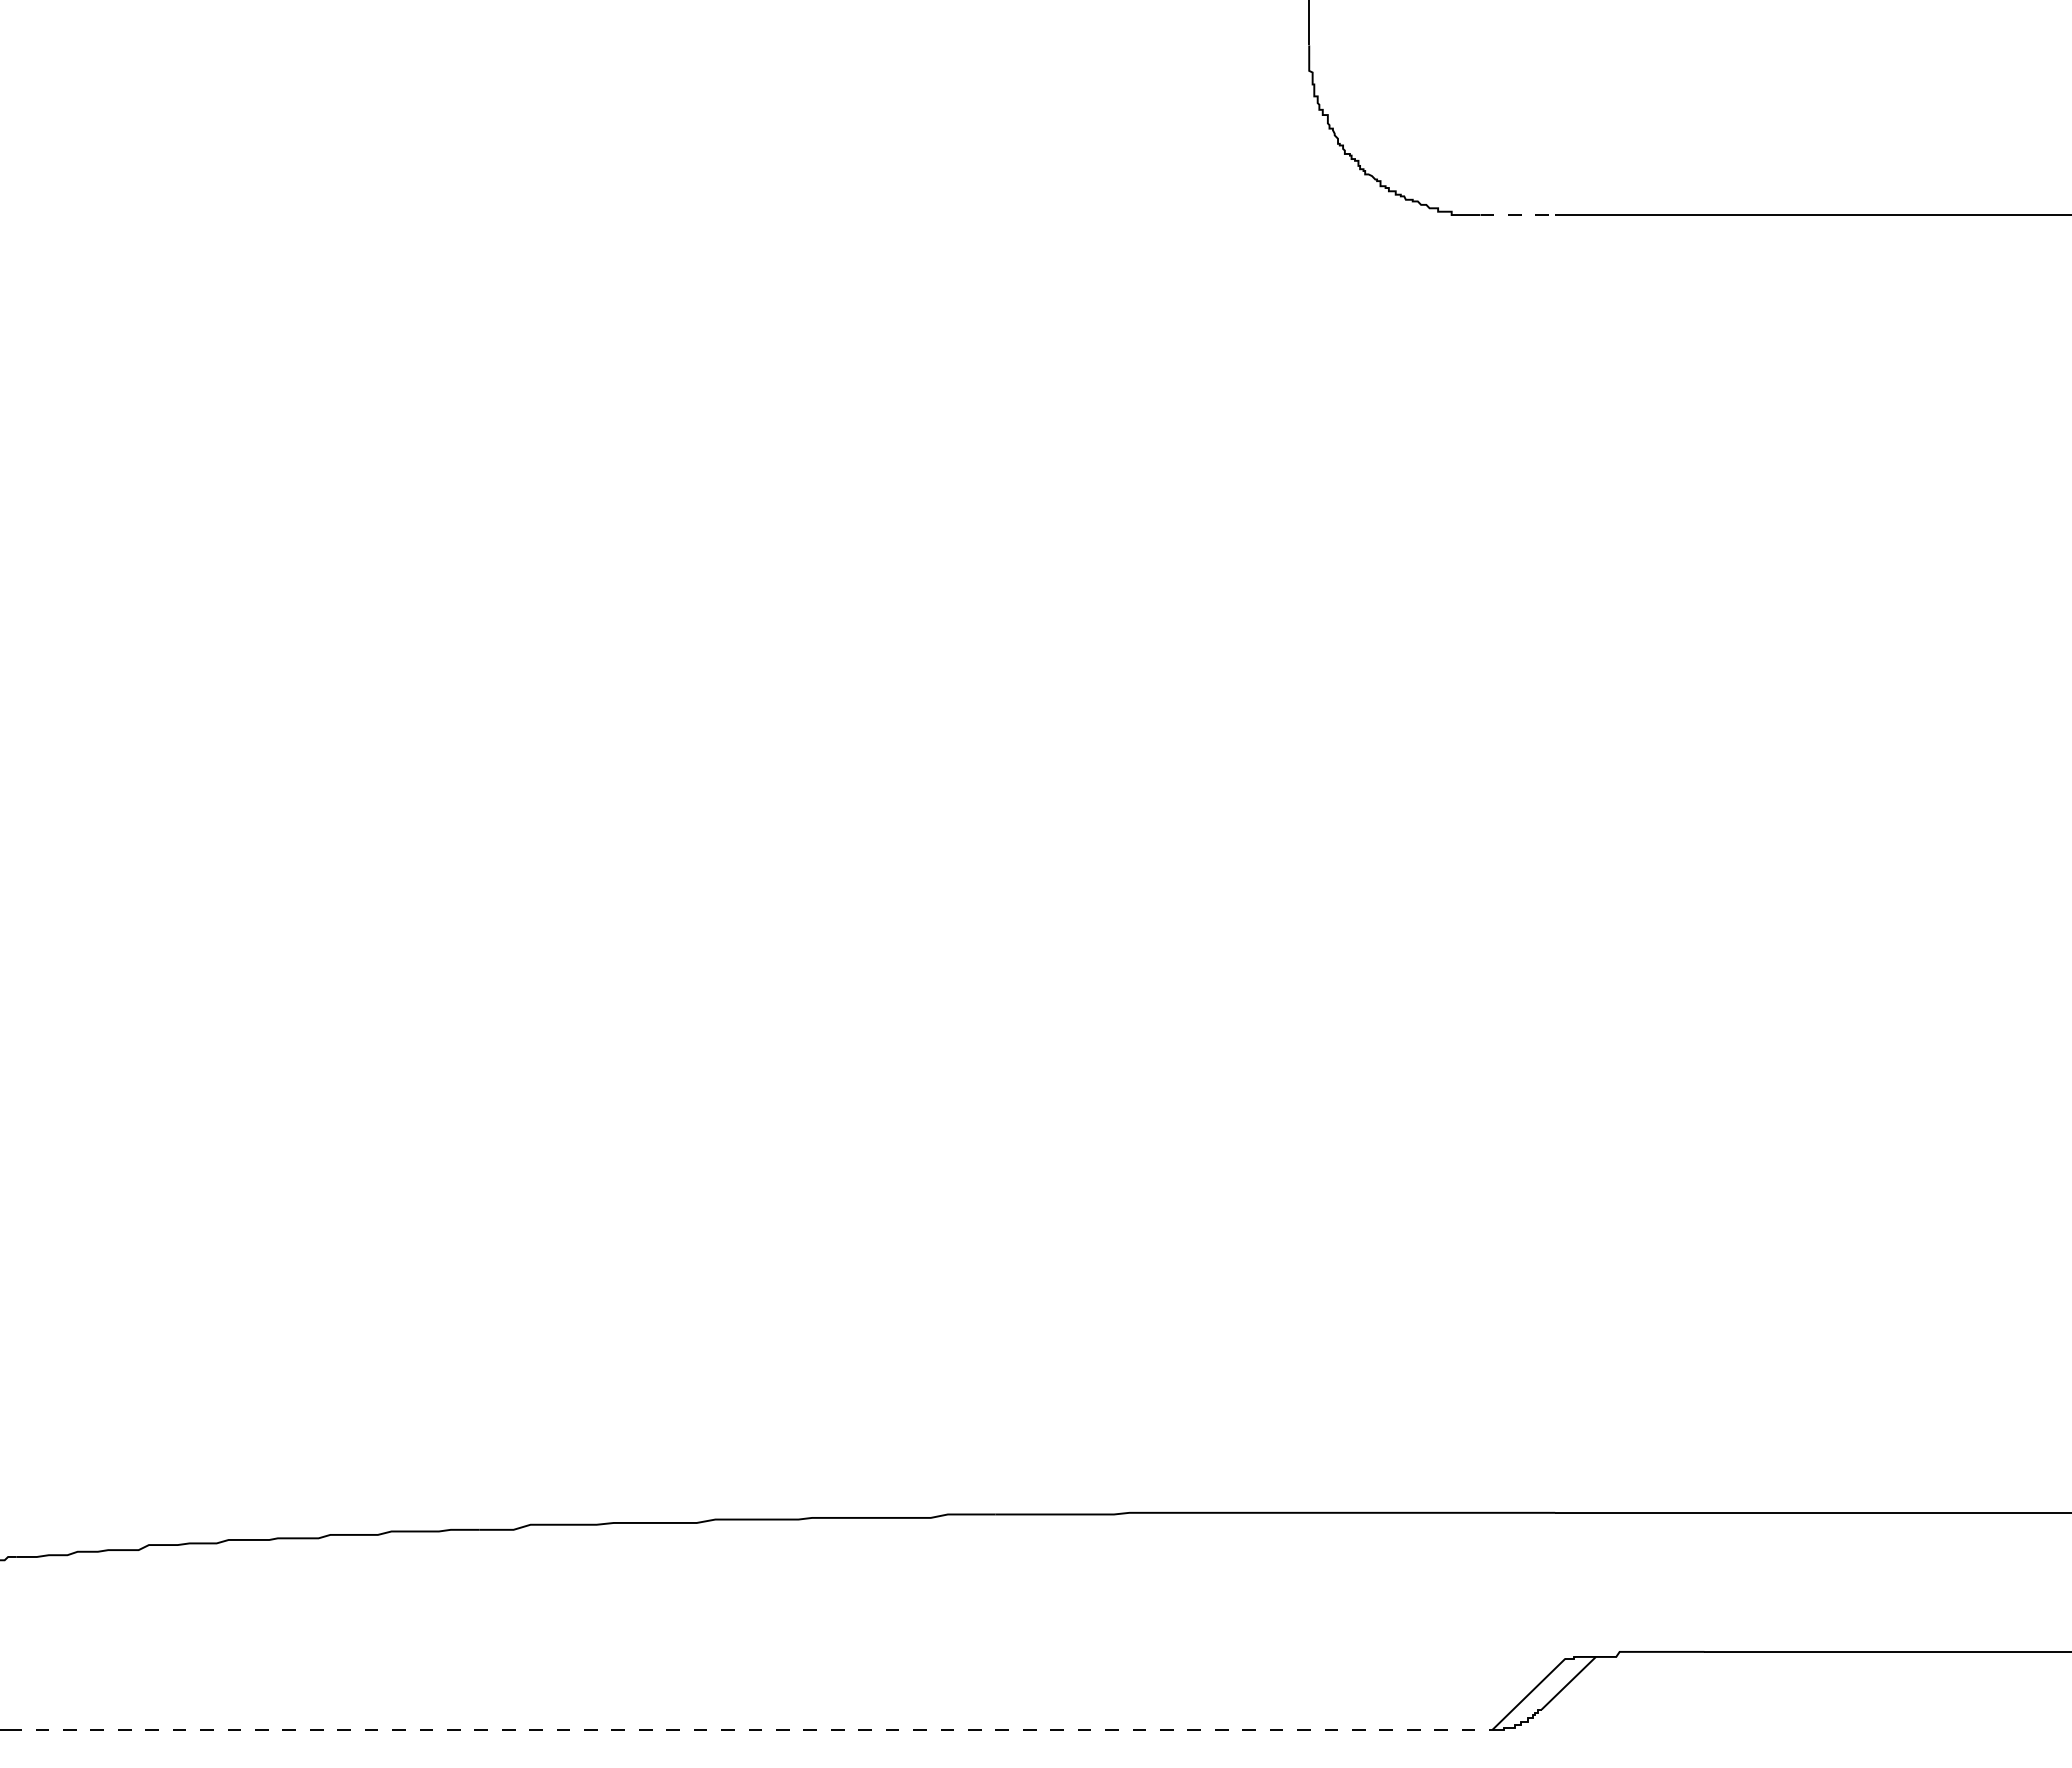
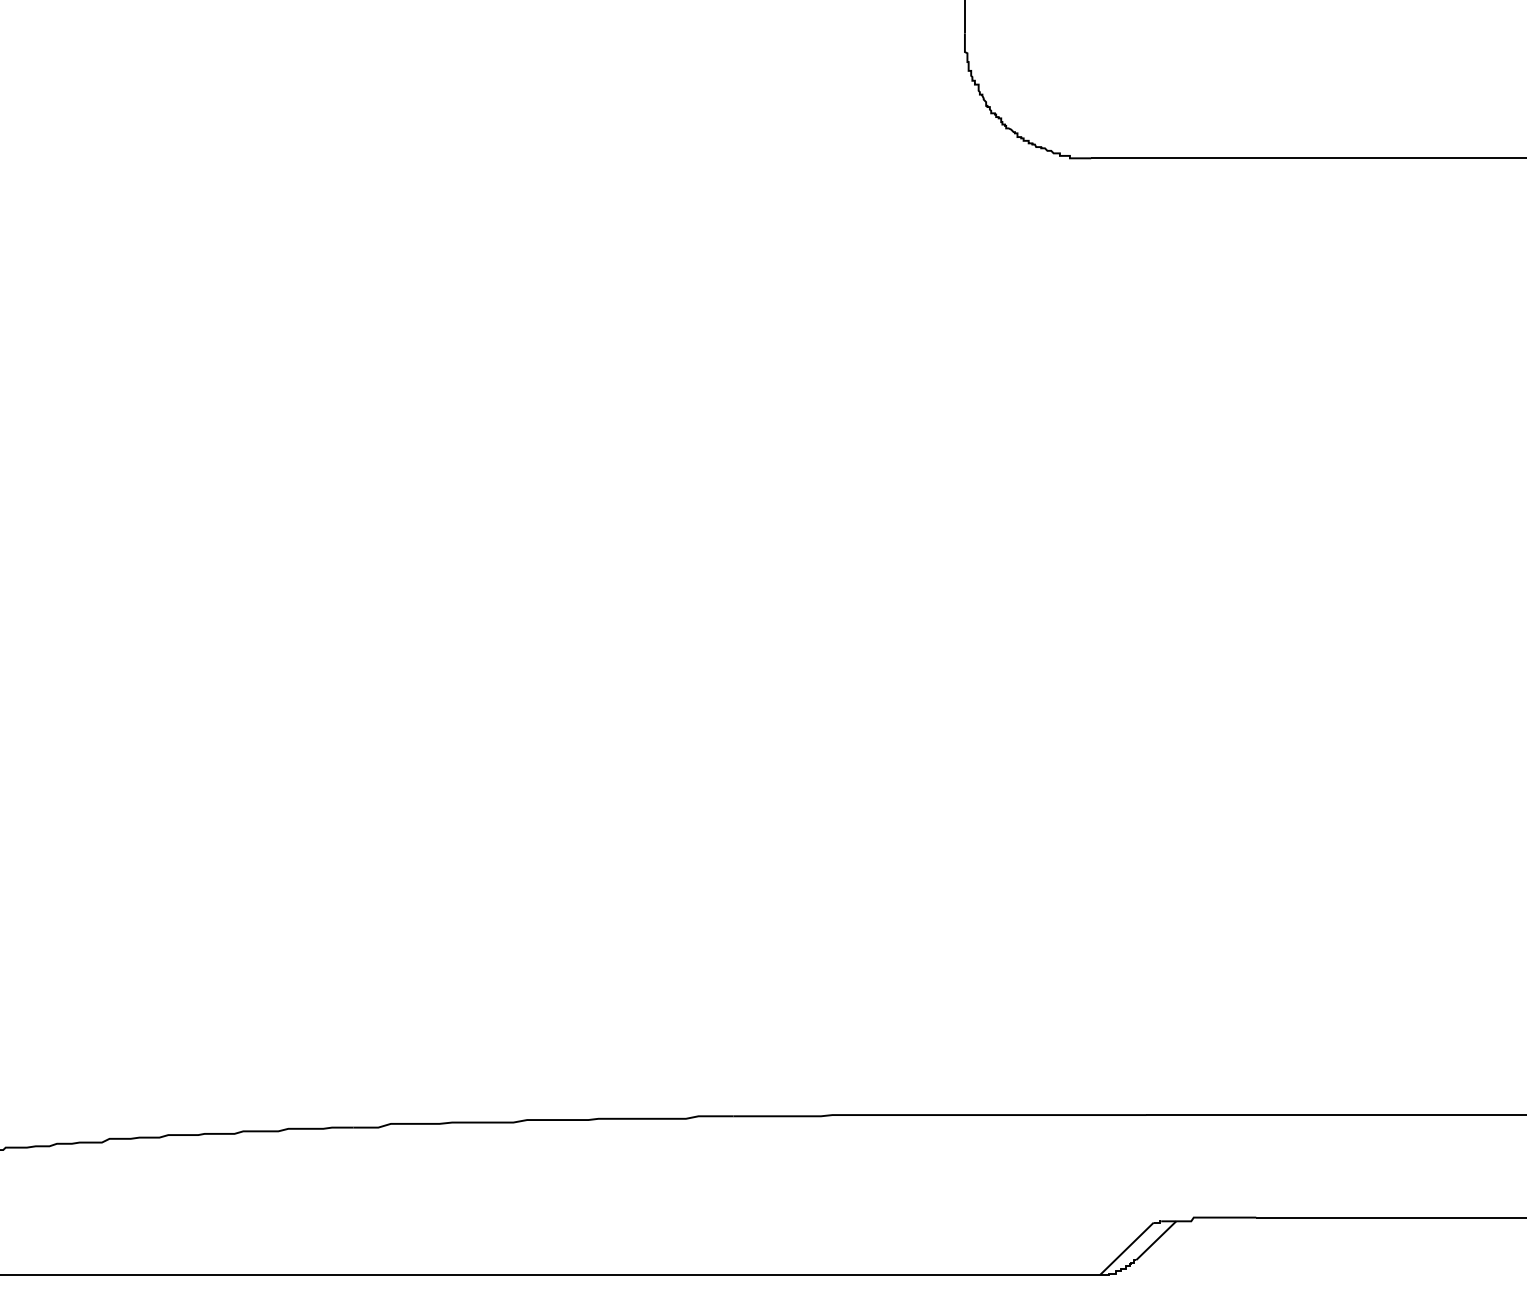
line: (1518, 215) -> (1119, 158), dashed -> solid
line: (750, 1729) -> (553, 1274), dashed -> solid

